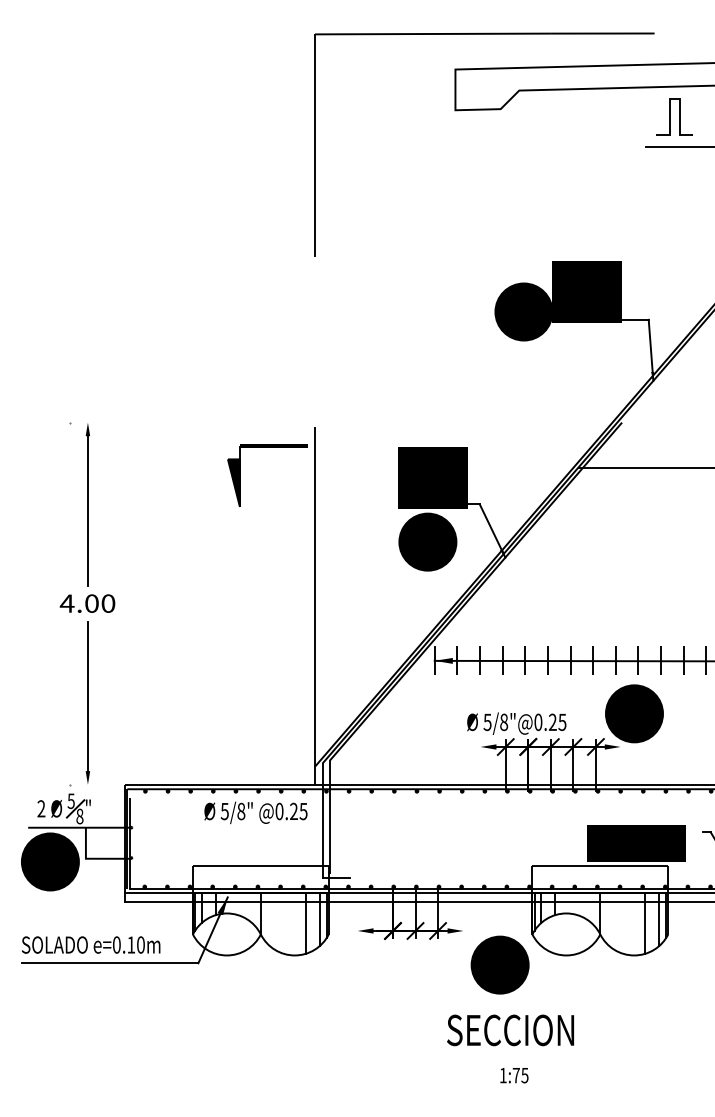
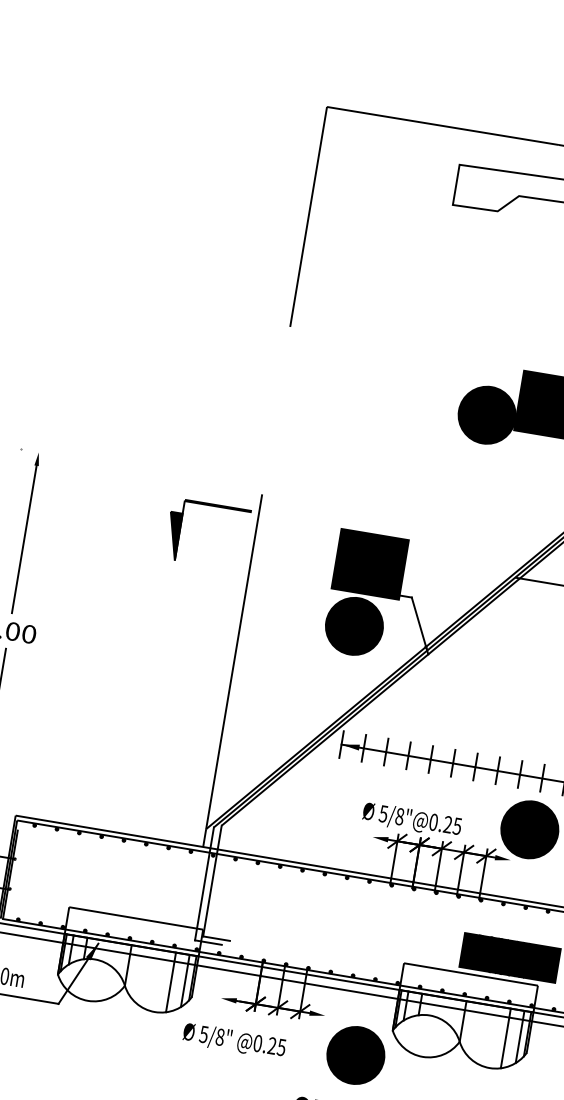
text: (255, 812) -> (234, 1040), moved
line: (343, 872) -> (216, 938), added

